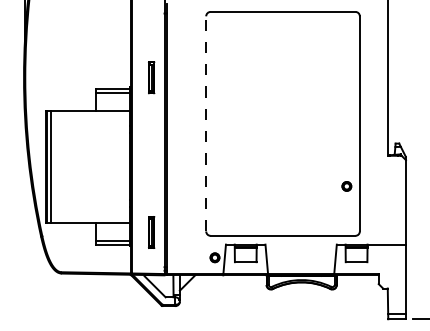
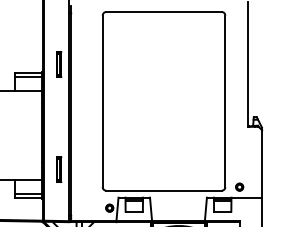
line: (206, 123) -> (102, 101), dashed -> solid
part: (346, 186) -> (239, 187), moved
part: (151, 232) -> (59, 169), moved

